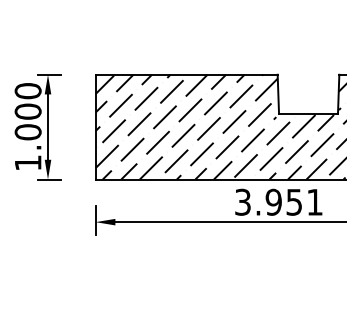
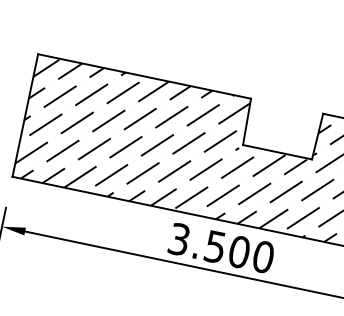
text: (294, 201) -> (239, 251), 3.951 -> 3.500

